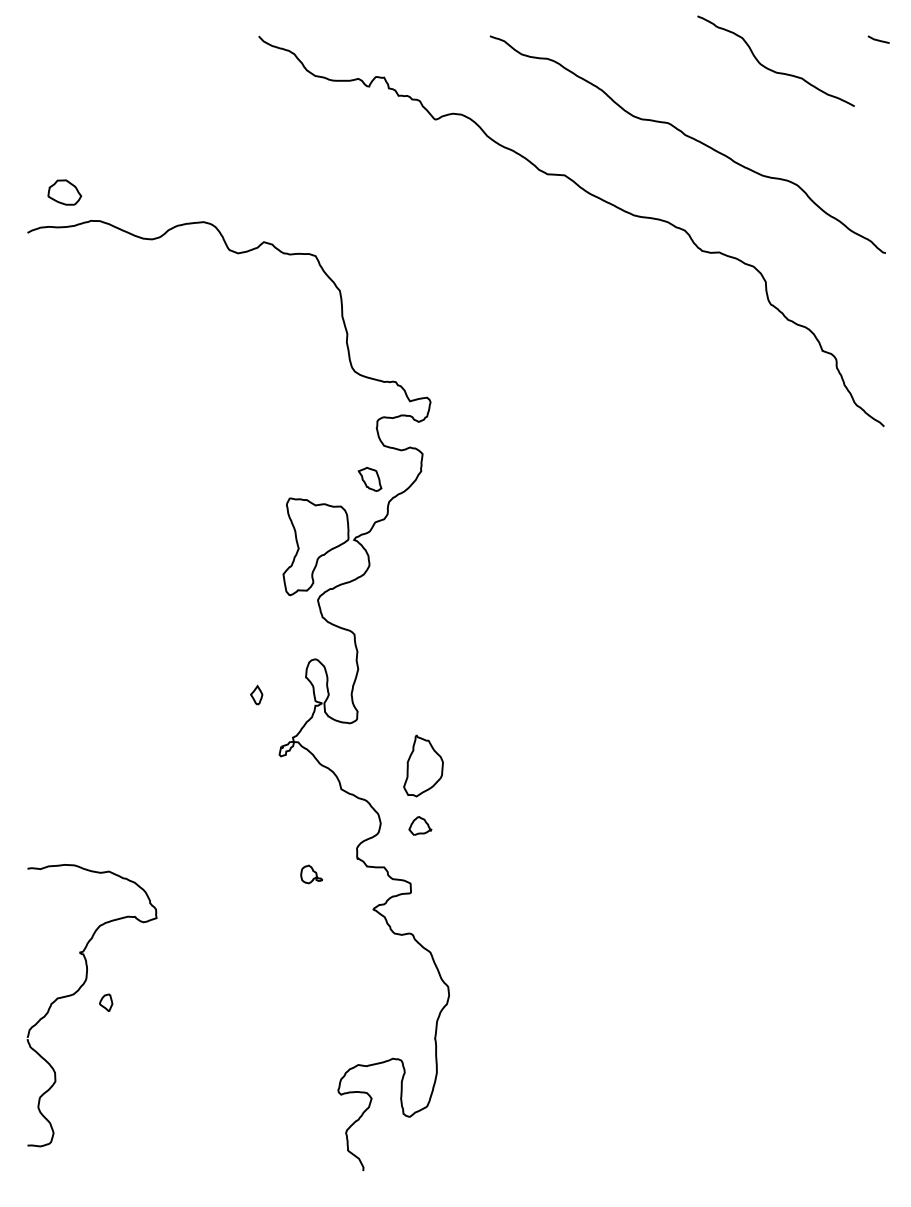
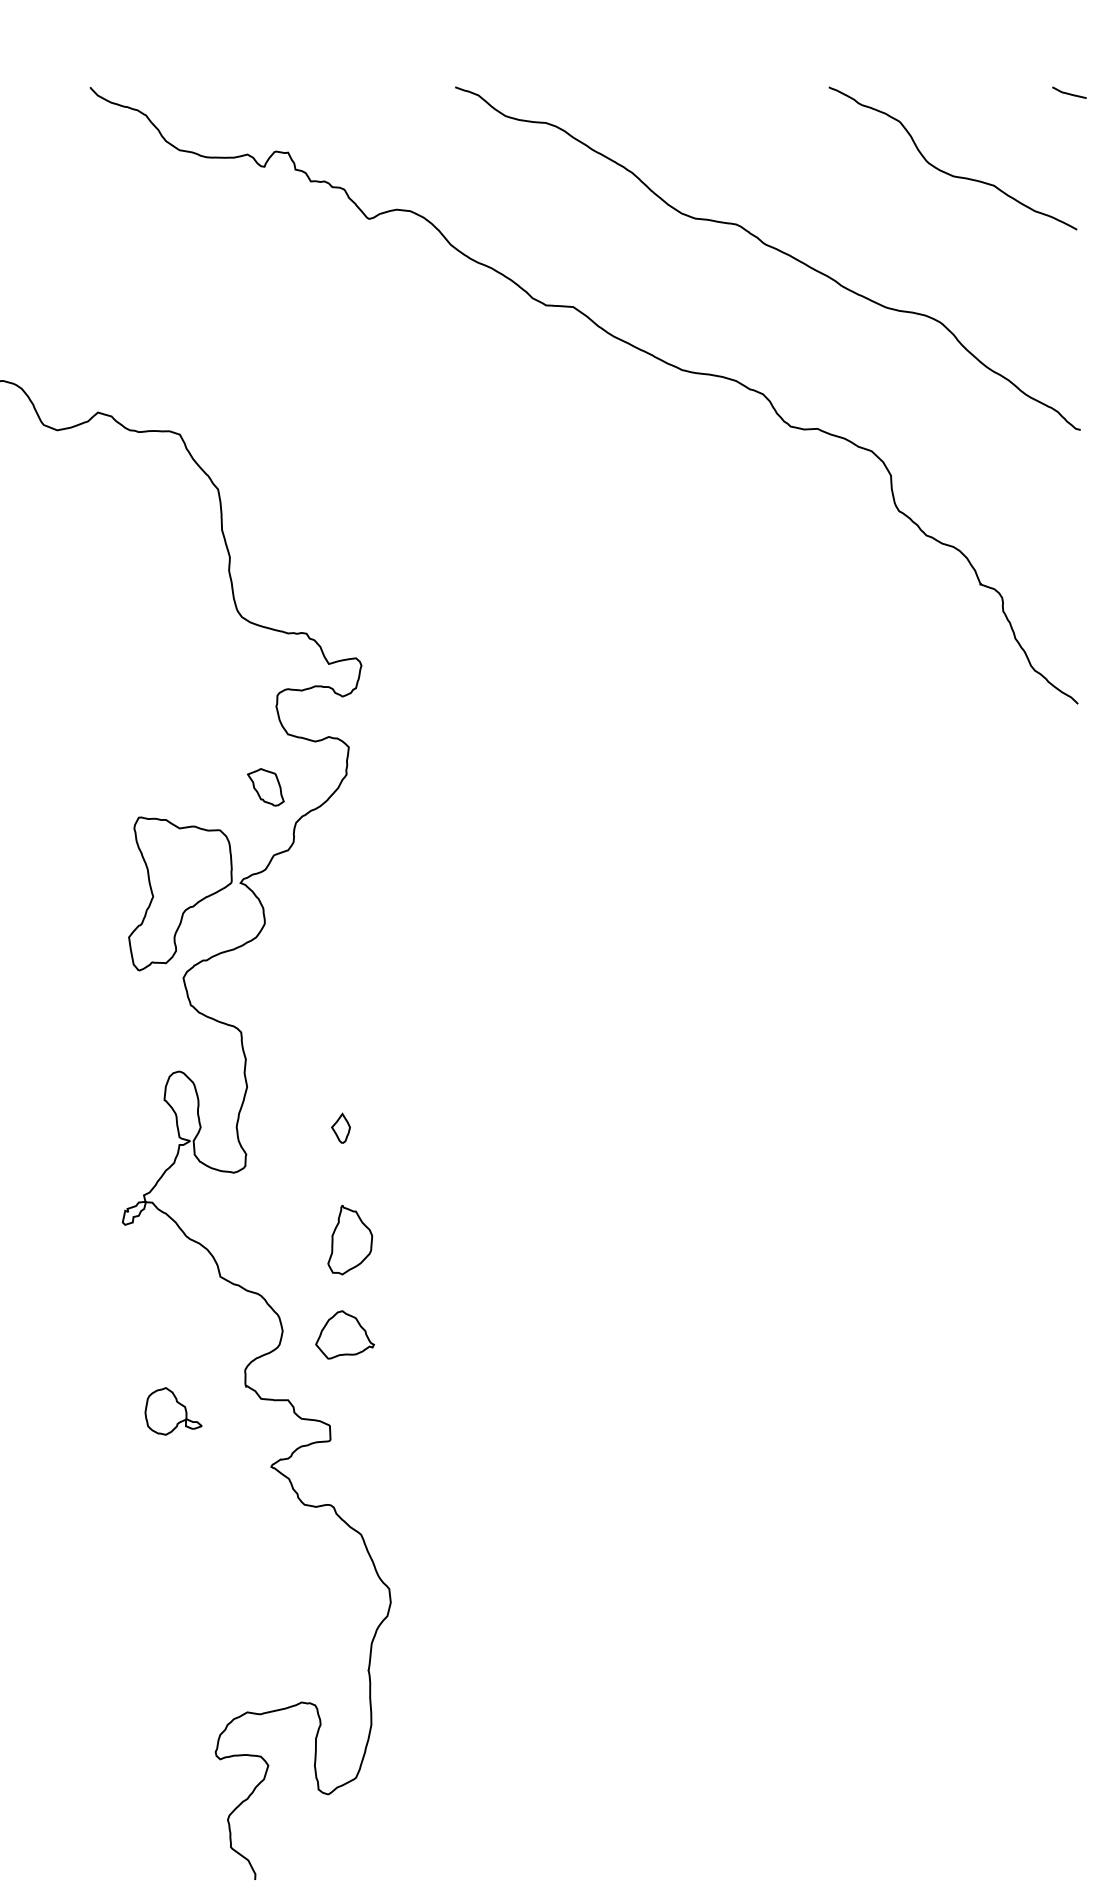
curve: (772, 69) -> (947, 171), moved
part: (256, 694) -> (340, 1127), moved
part: (423, 765) -> (350, 1239), size x0.71
part: (420, 825) -> (345, 1334), size x1.67
part: (311, 874) -> (173, 1411), size x1.67

